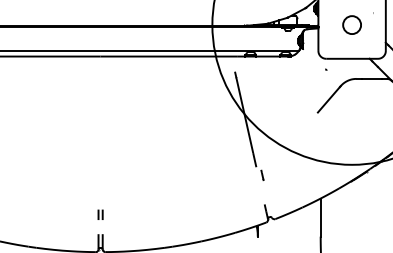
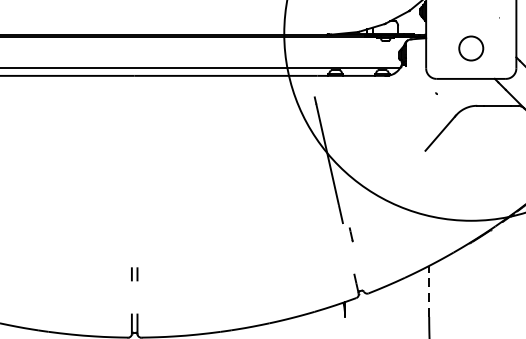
circle: (351, 24) -> (470, 47), moved
part: (100, 214) -> (134, 273), moved
line: (320, 217) -> (428, 291), solid -> dashed

